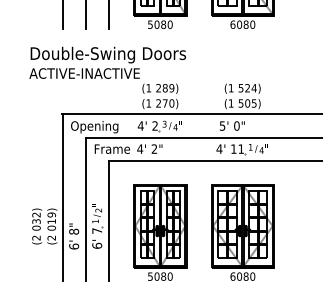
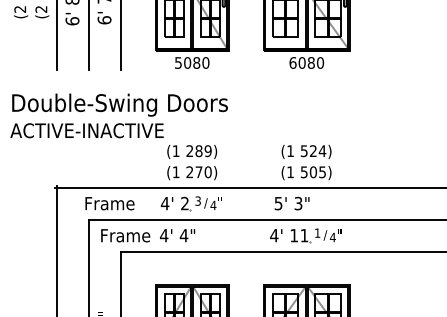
text: (236, 125) -> (297, 202), 0" -> 3"
text: (94, 127) -> (100, 205), Opening -> Frame
text: (154, 148) -> (184, 234), 2" -> 4"

